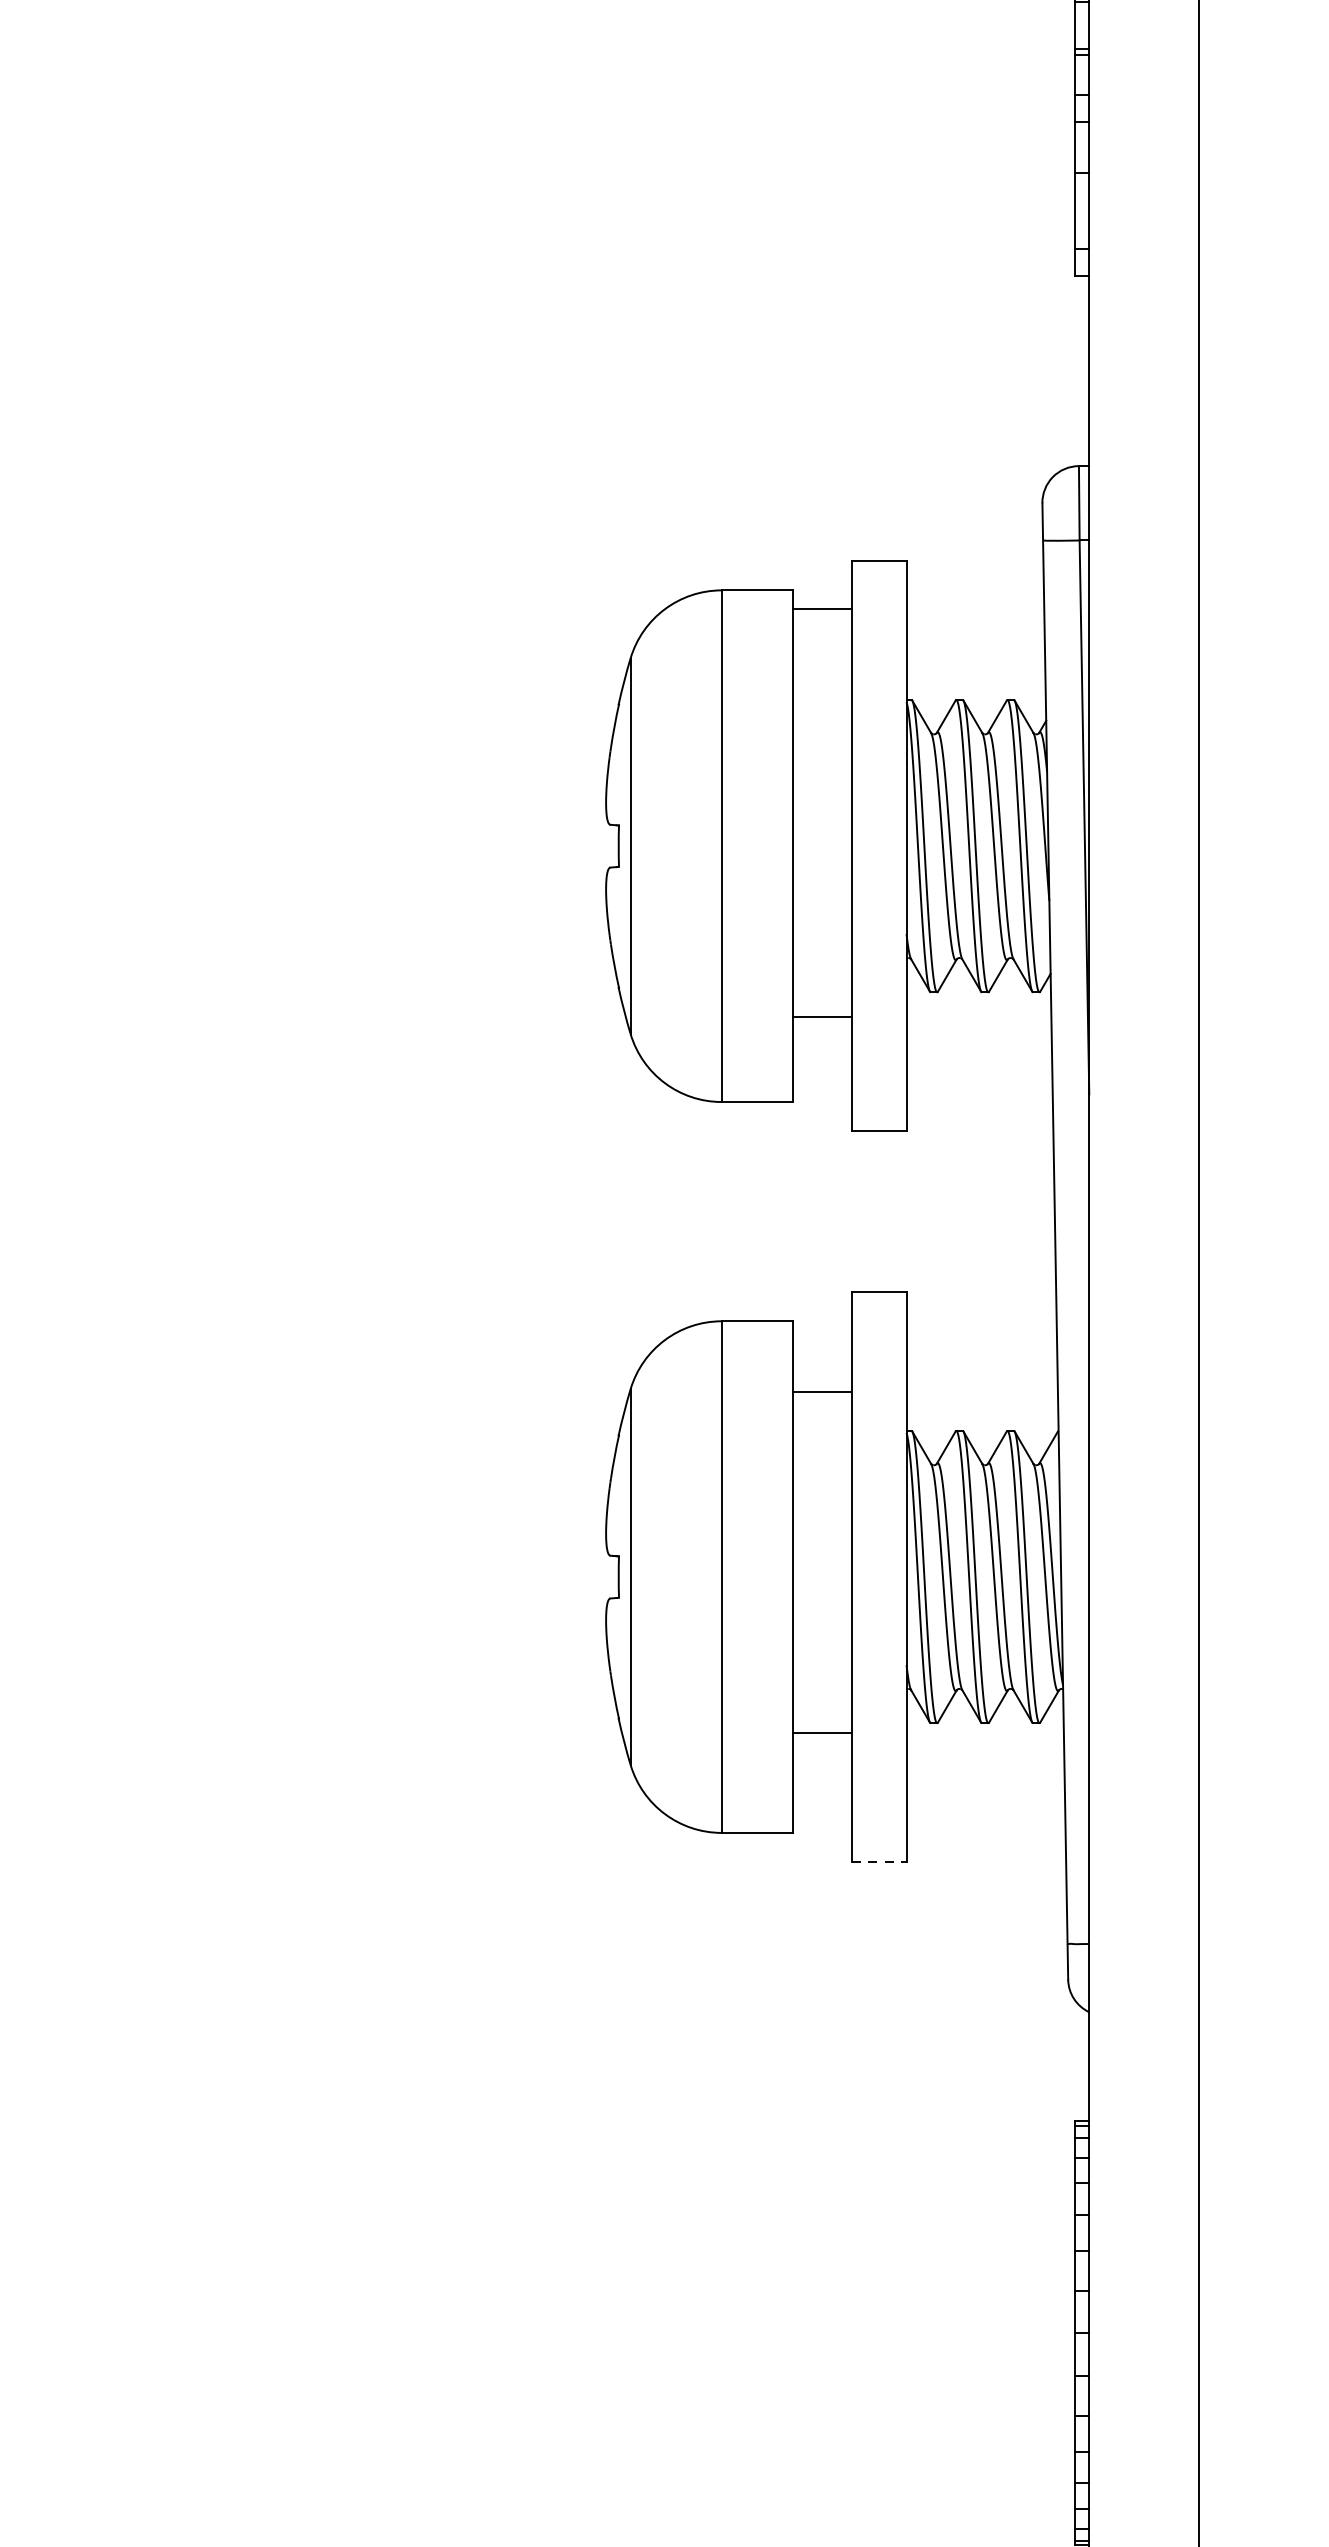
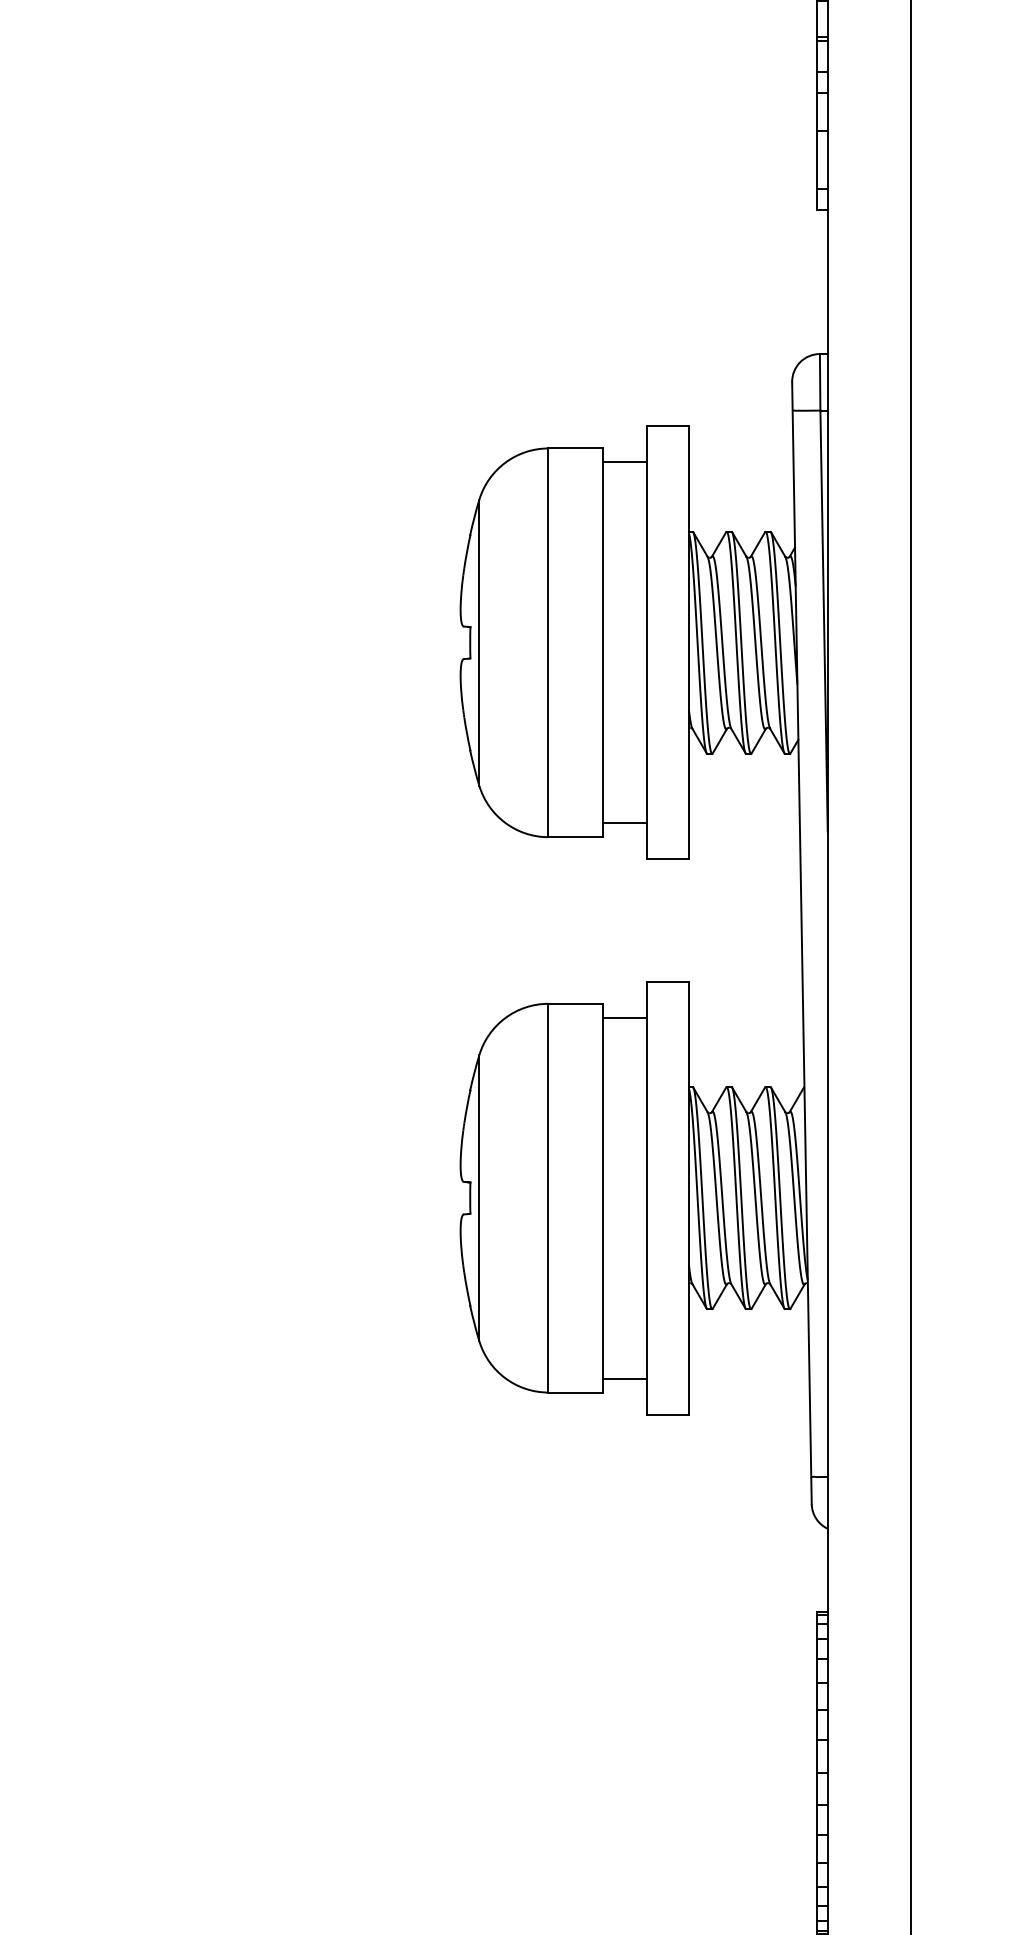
line: (821, 1016) -> (624, 823), moved
line: (821, 1391) -> (624, 1017), moved
line: (821, 1732) -> (624, 1378), moved
line: (879, 1861) -> (668, 1414), dashed -> solid

